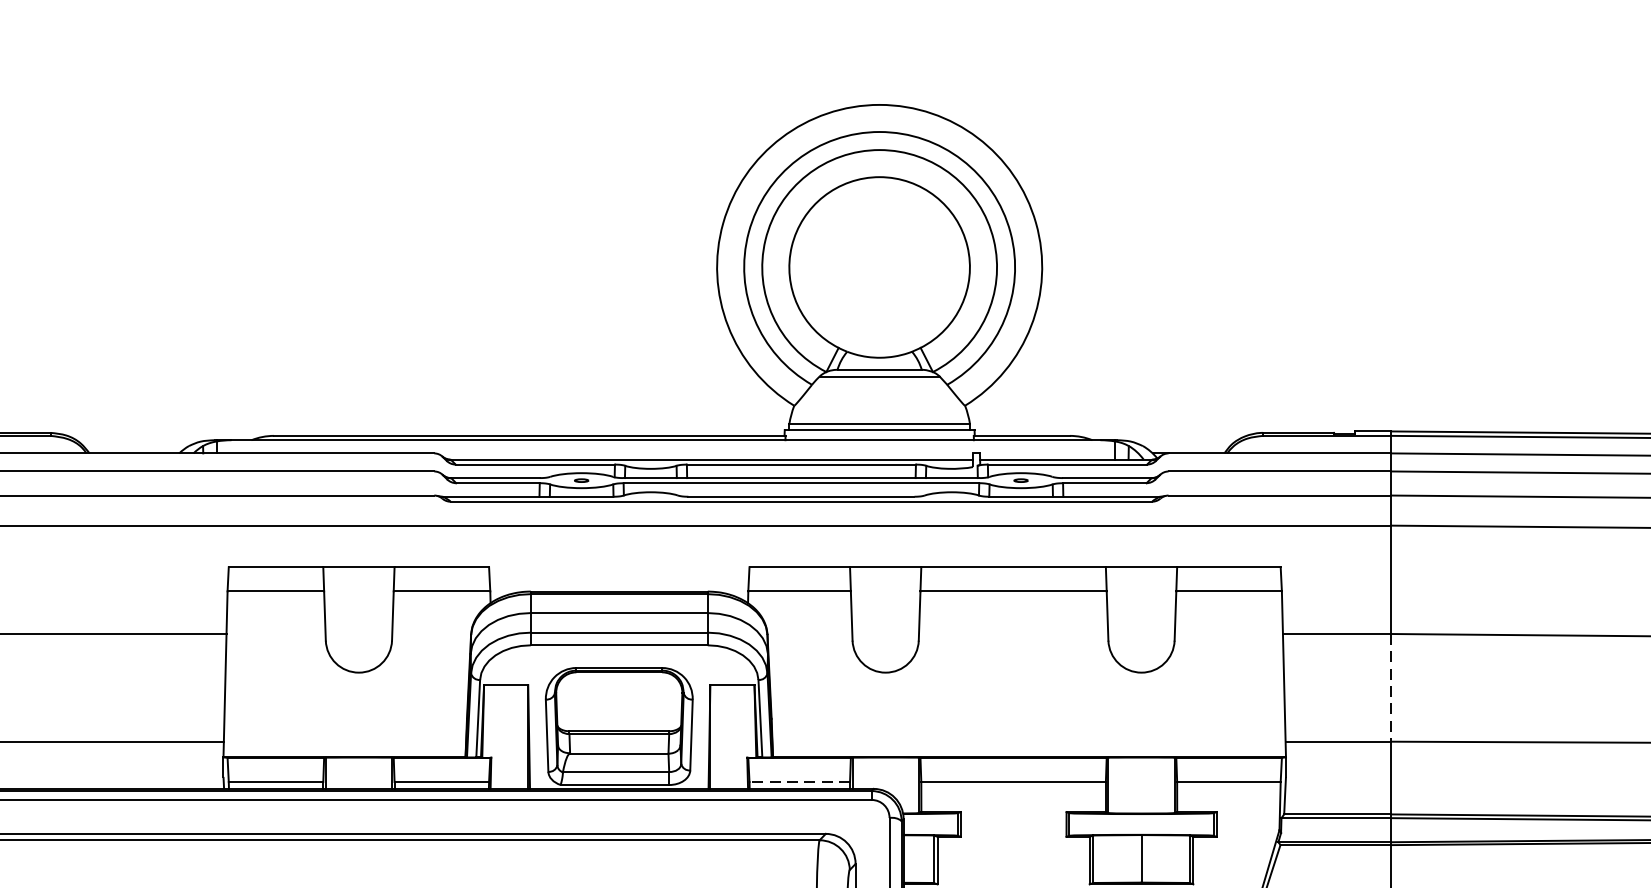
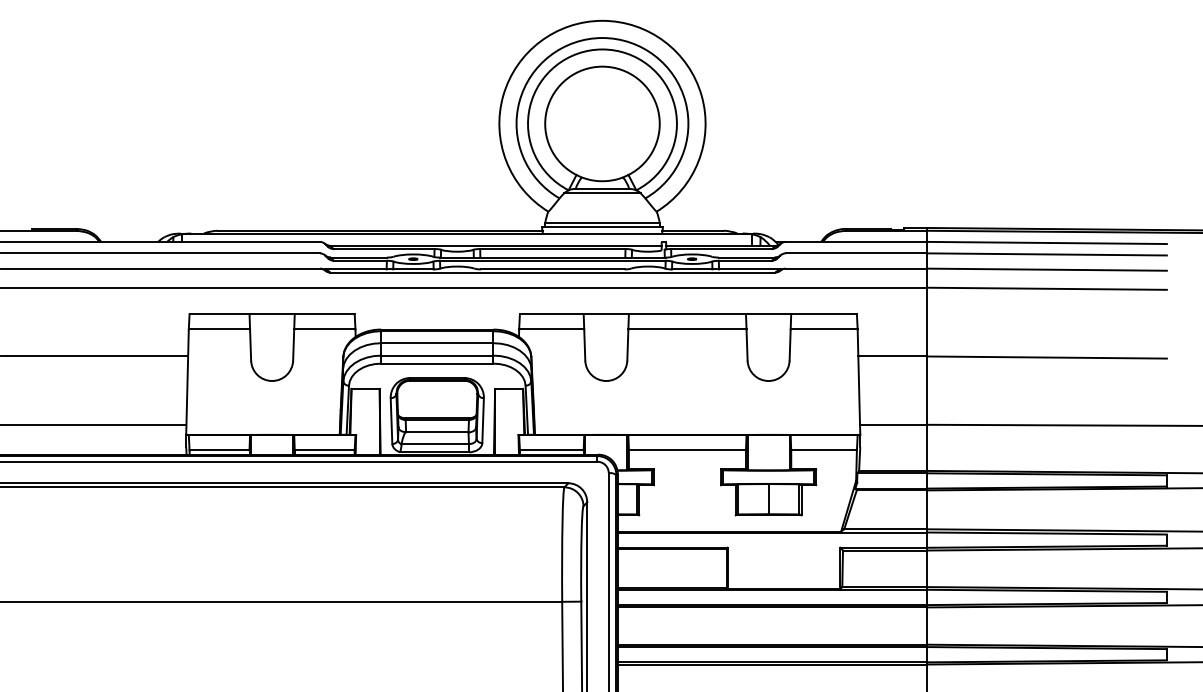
line: (1391, 689) -> (927, 391), dashed -> solid
line: (799, 782) -> (551, 450), dashed -> solid

